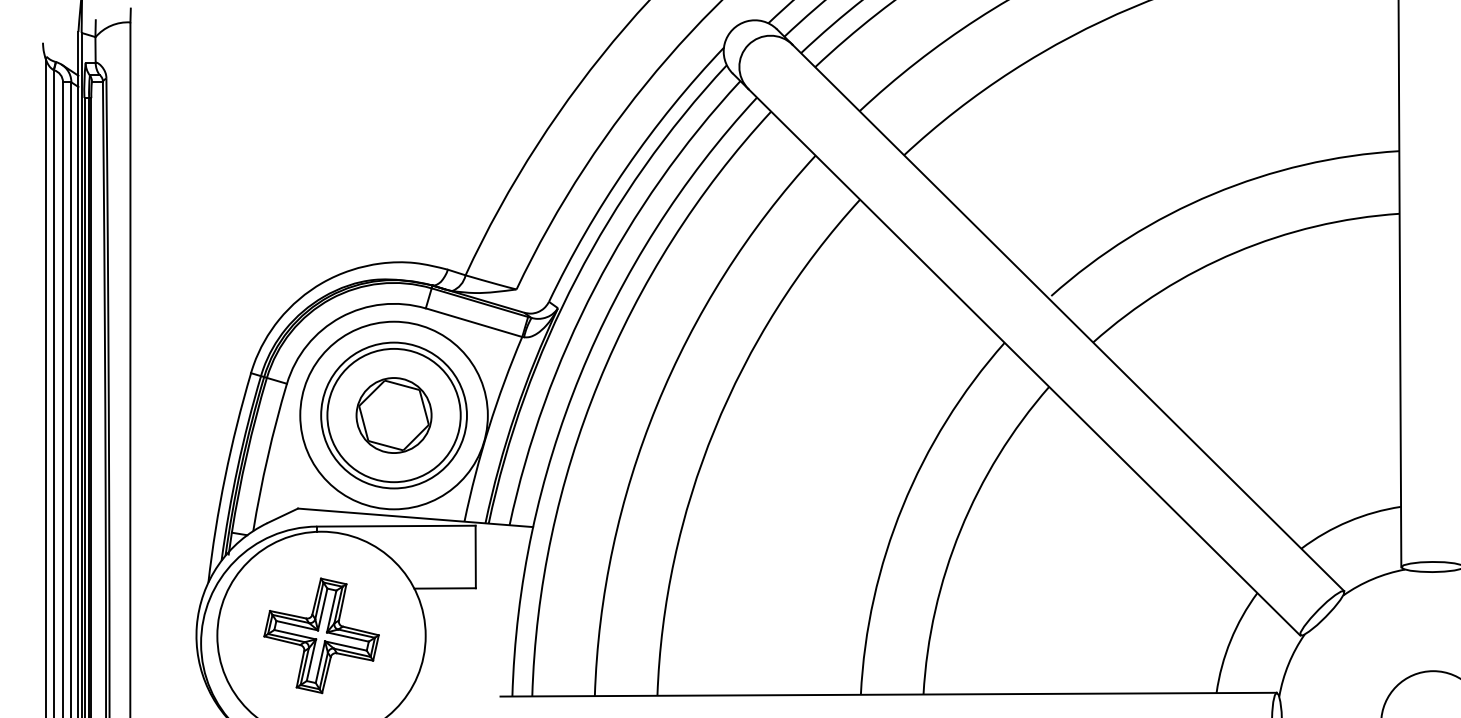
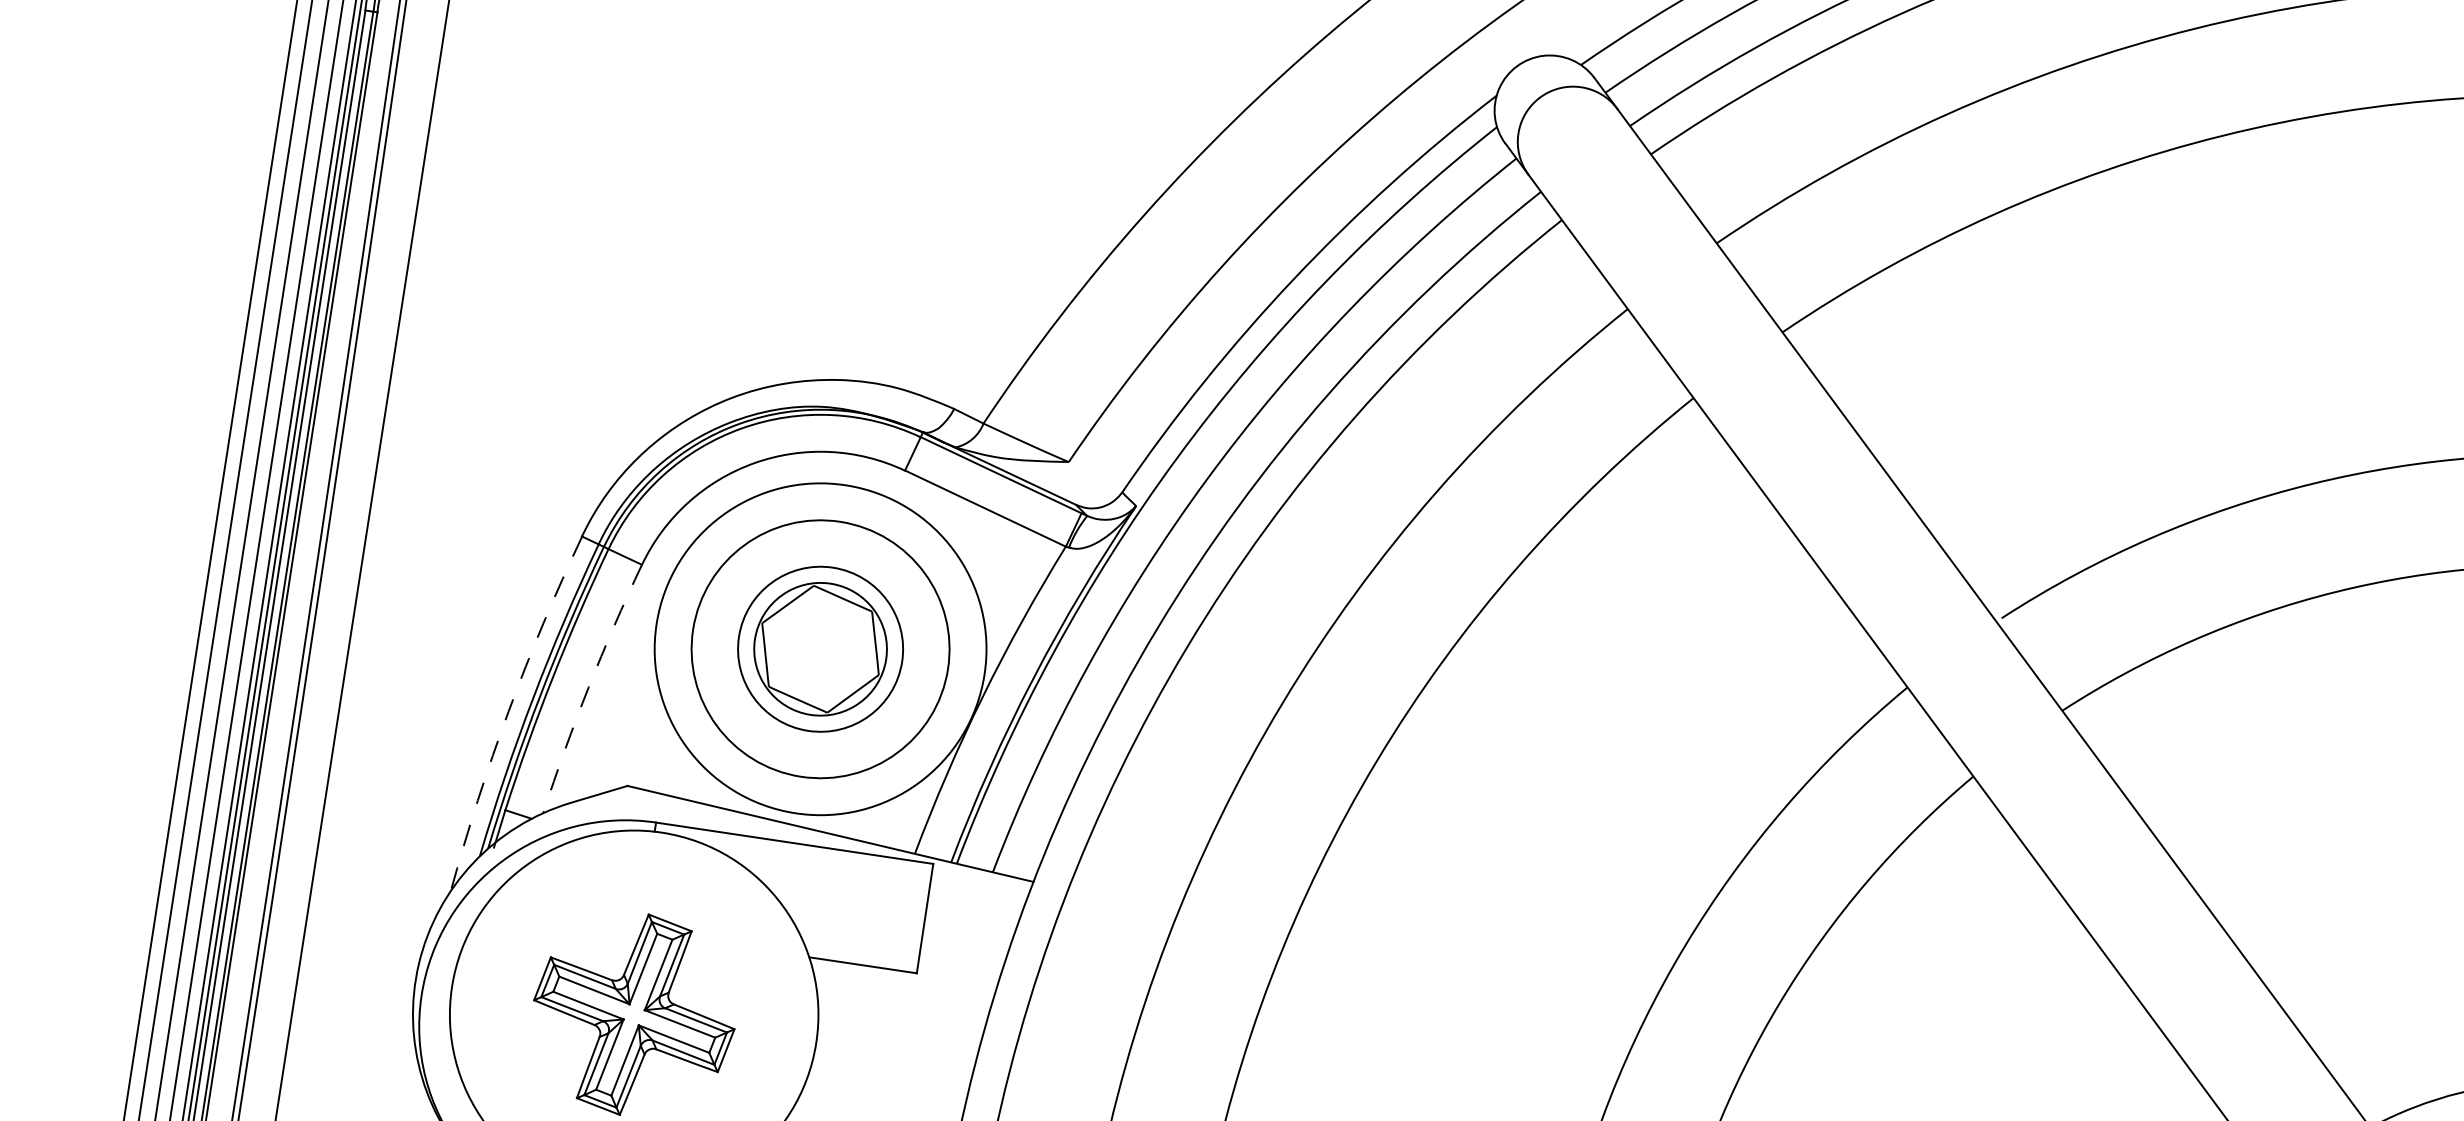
circle: (393, 415) -> (819, 649), size x0.7
arc: (267, 456) -> (588, 686), solid -> dashed
arc: (225, 477) -> (509, 711), solid -> dashed

